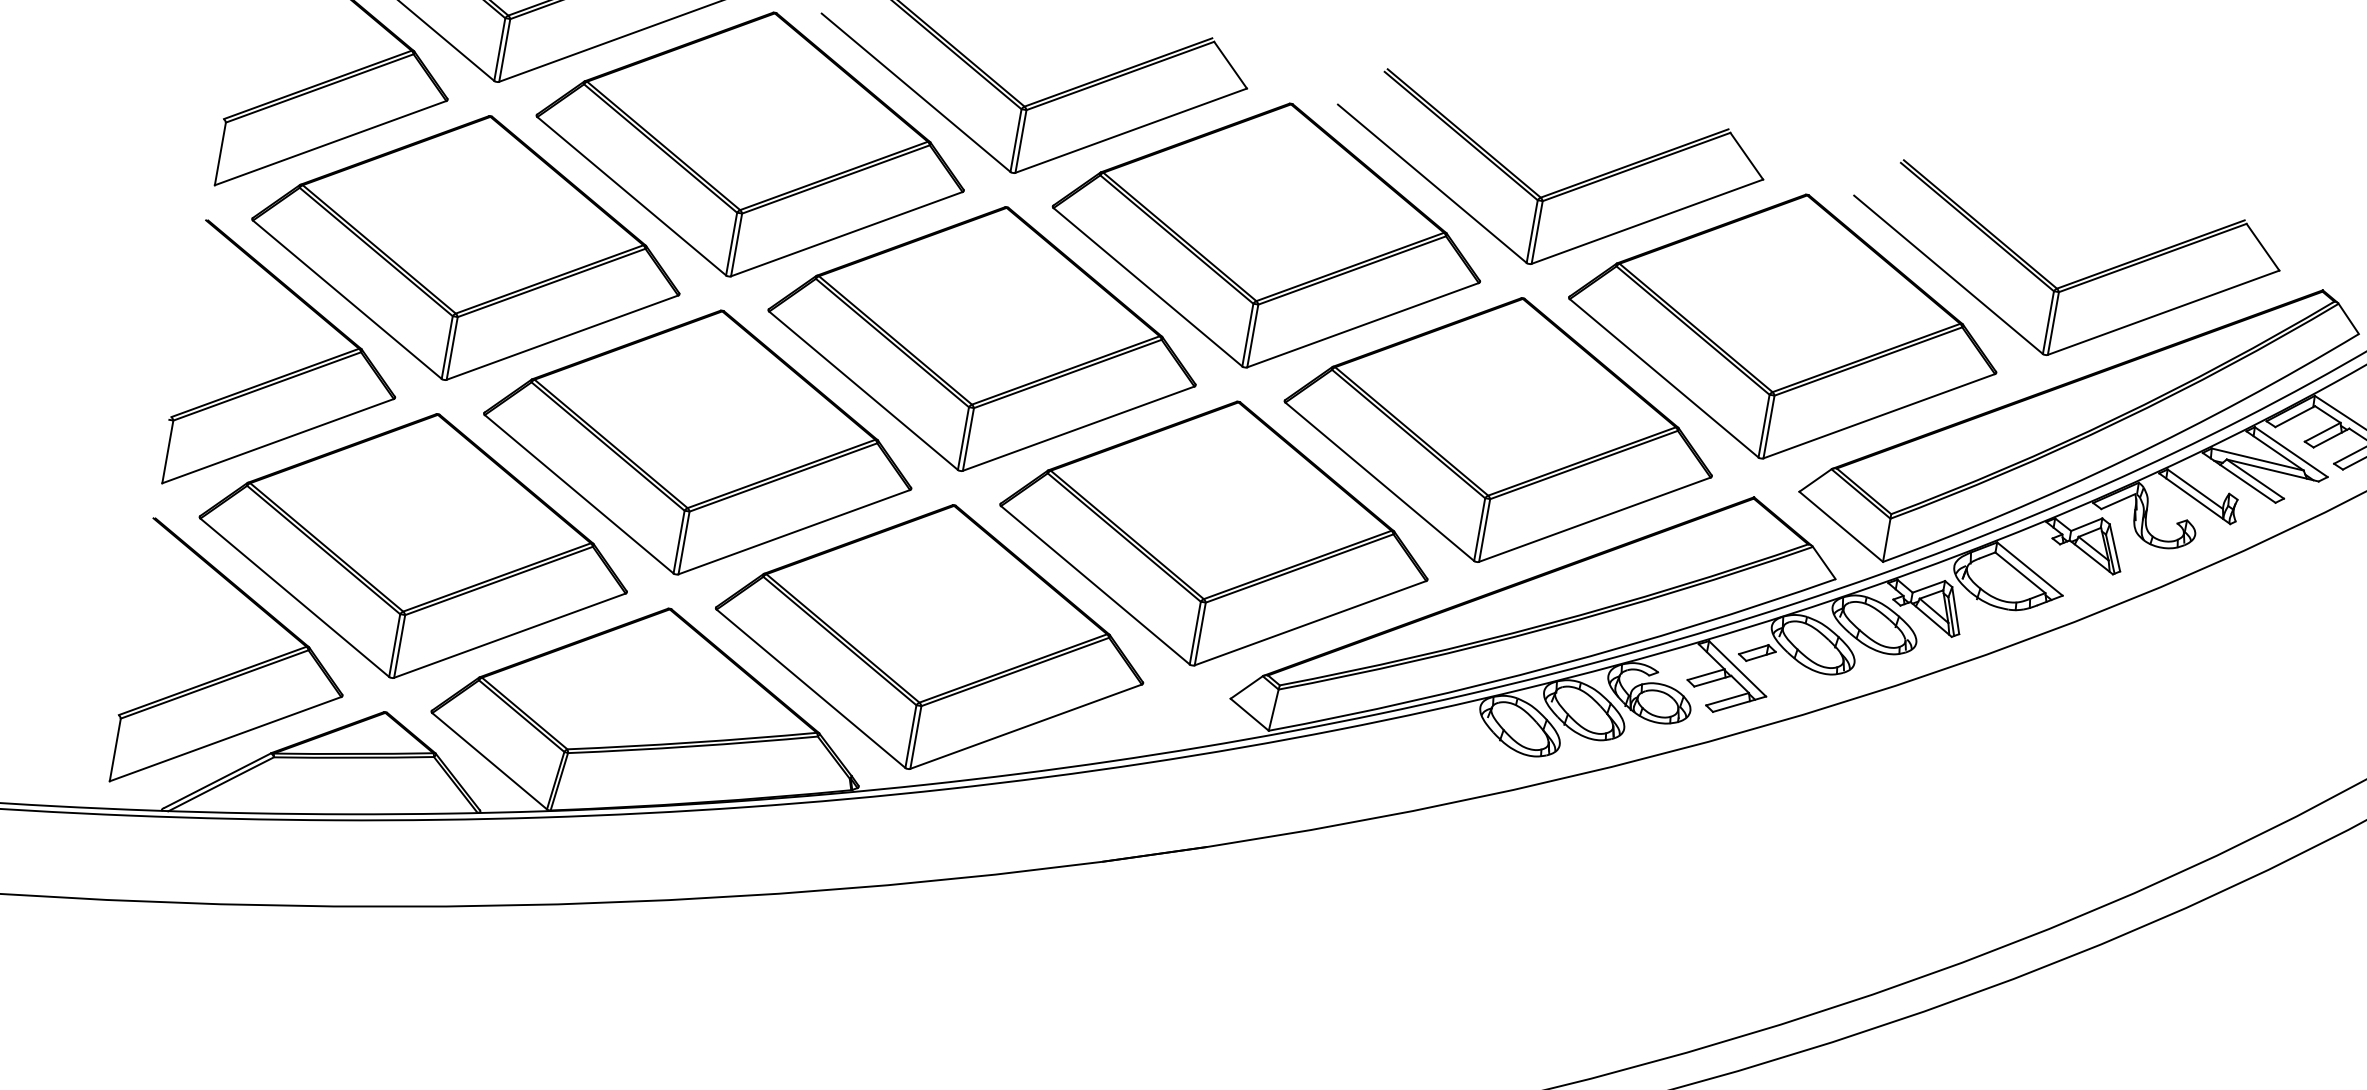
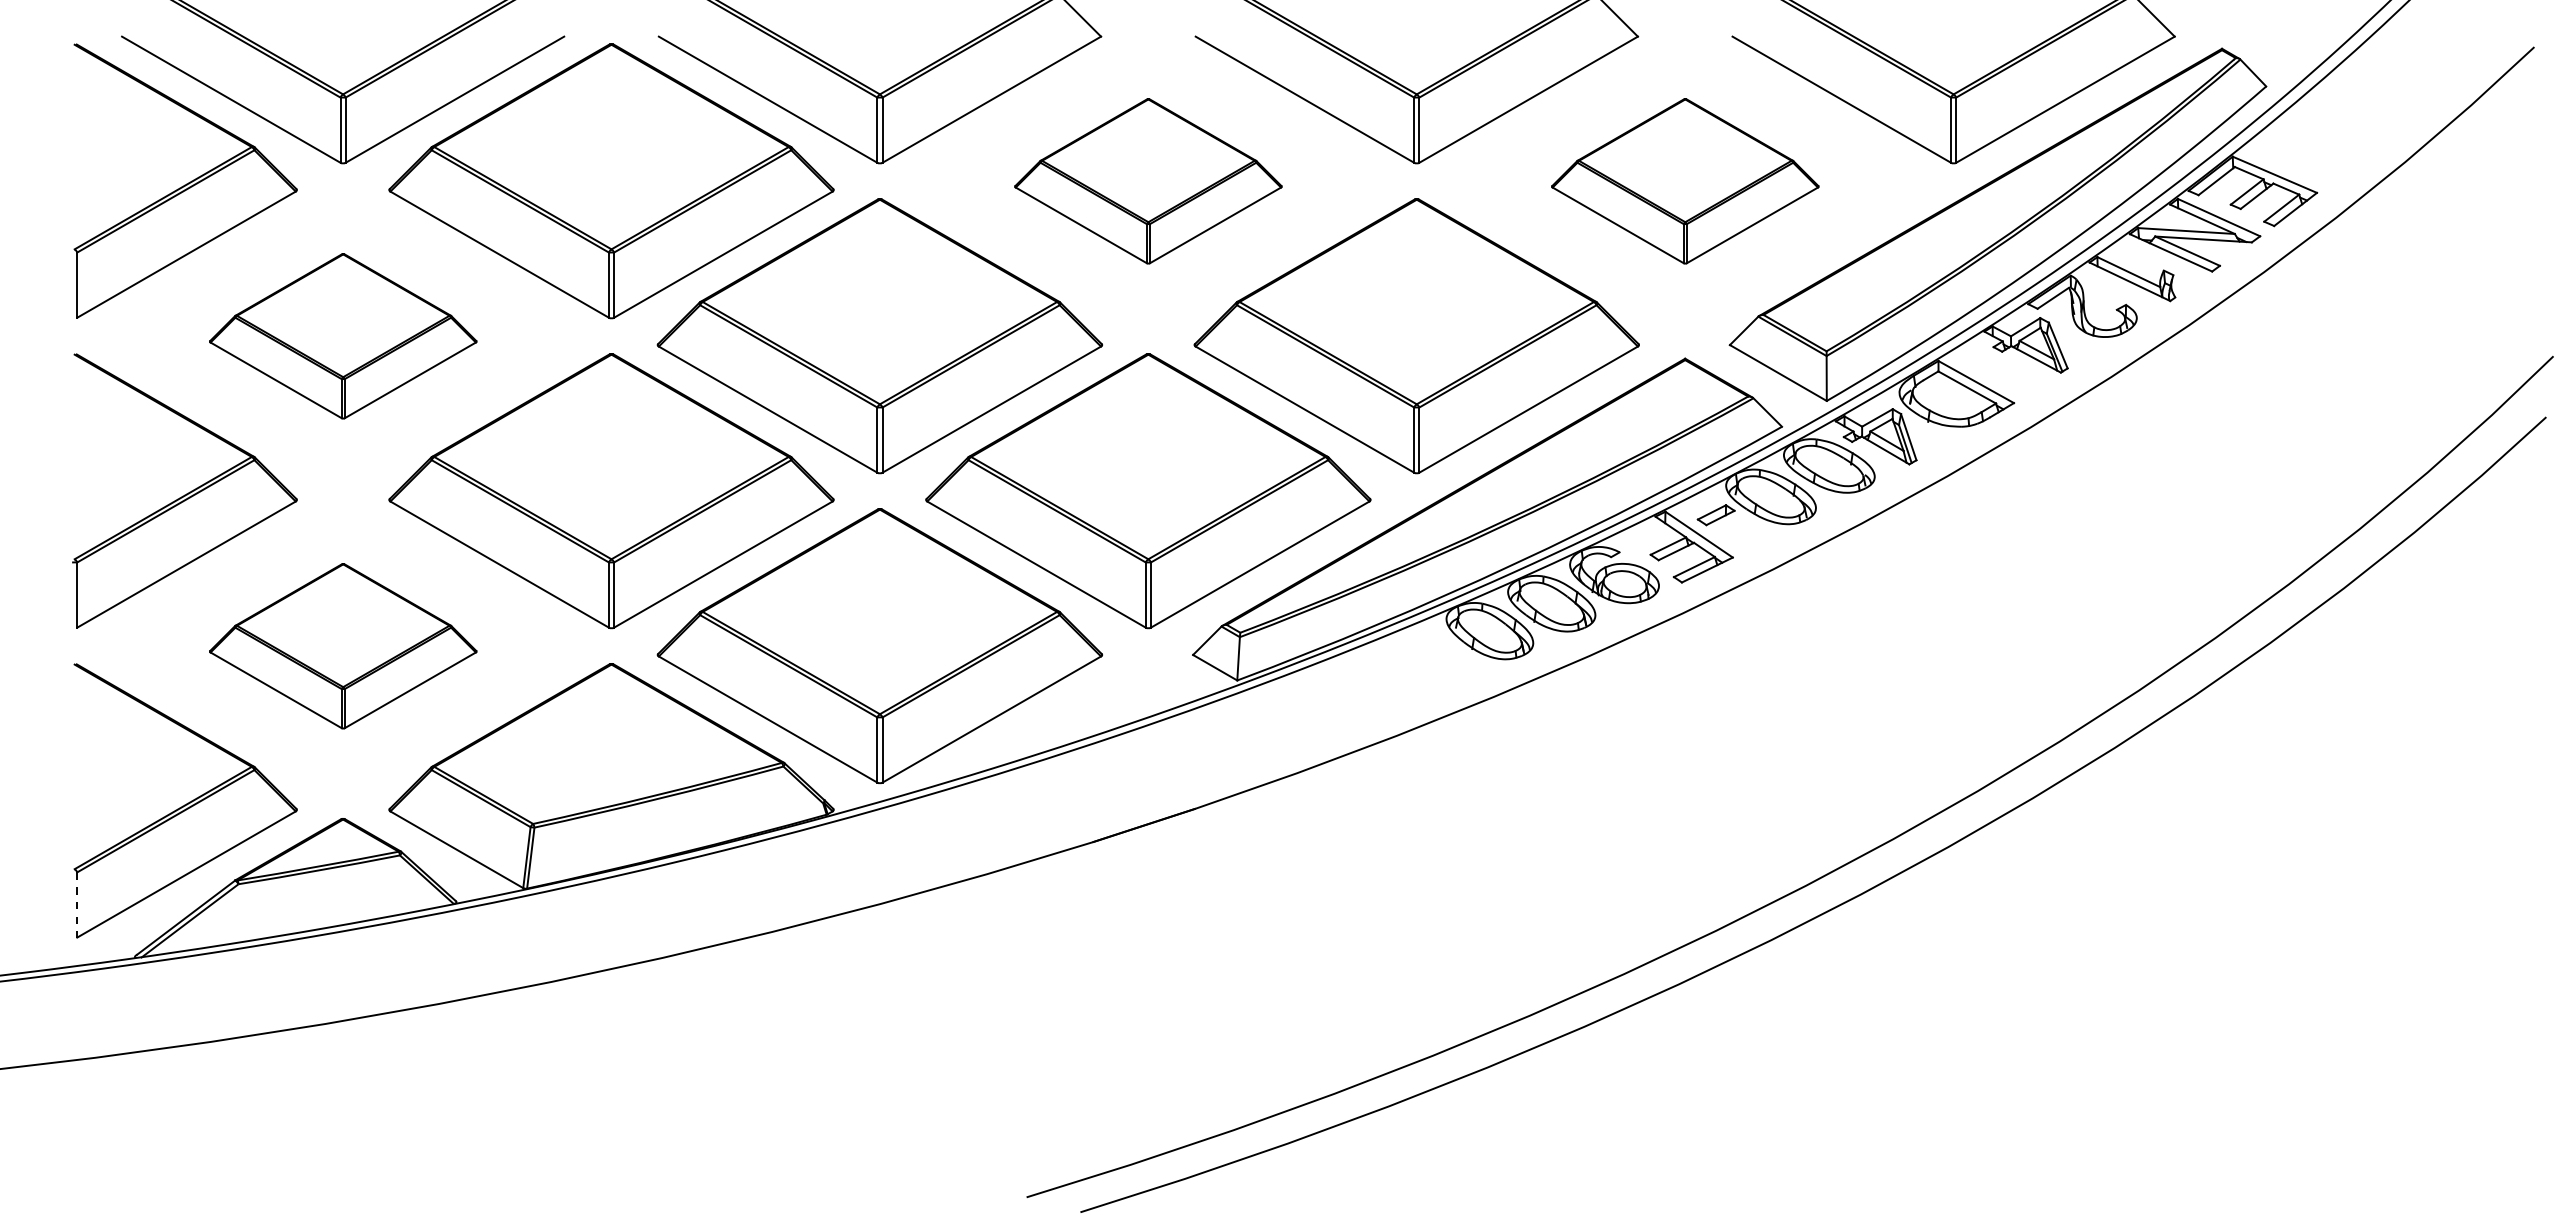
part: (1268, 235) -> (1148, 181), size x0.6
part: (467, 248) -> (343, 336), size x0.6
part: (1784, 326) -> (1685, 181), size x0.6
part: (415, 546) -> (343, 646), size x0.6
line: (115, 749) -> (77, 904), solid -> dashed

